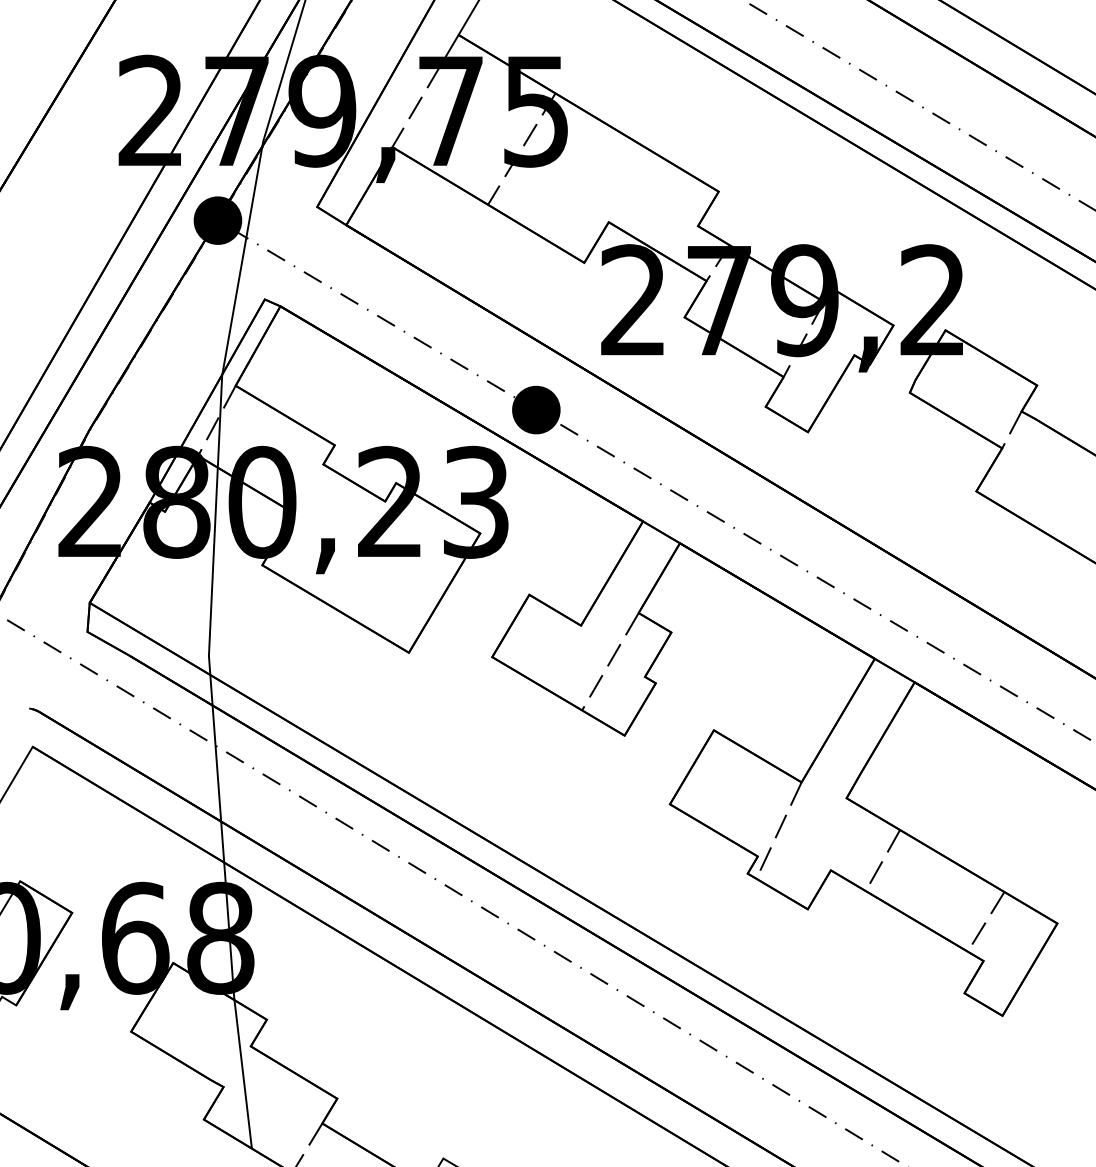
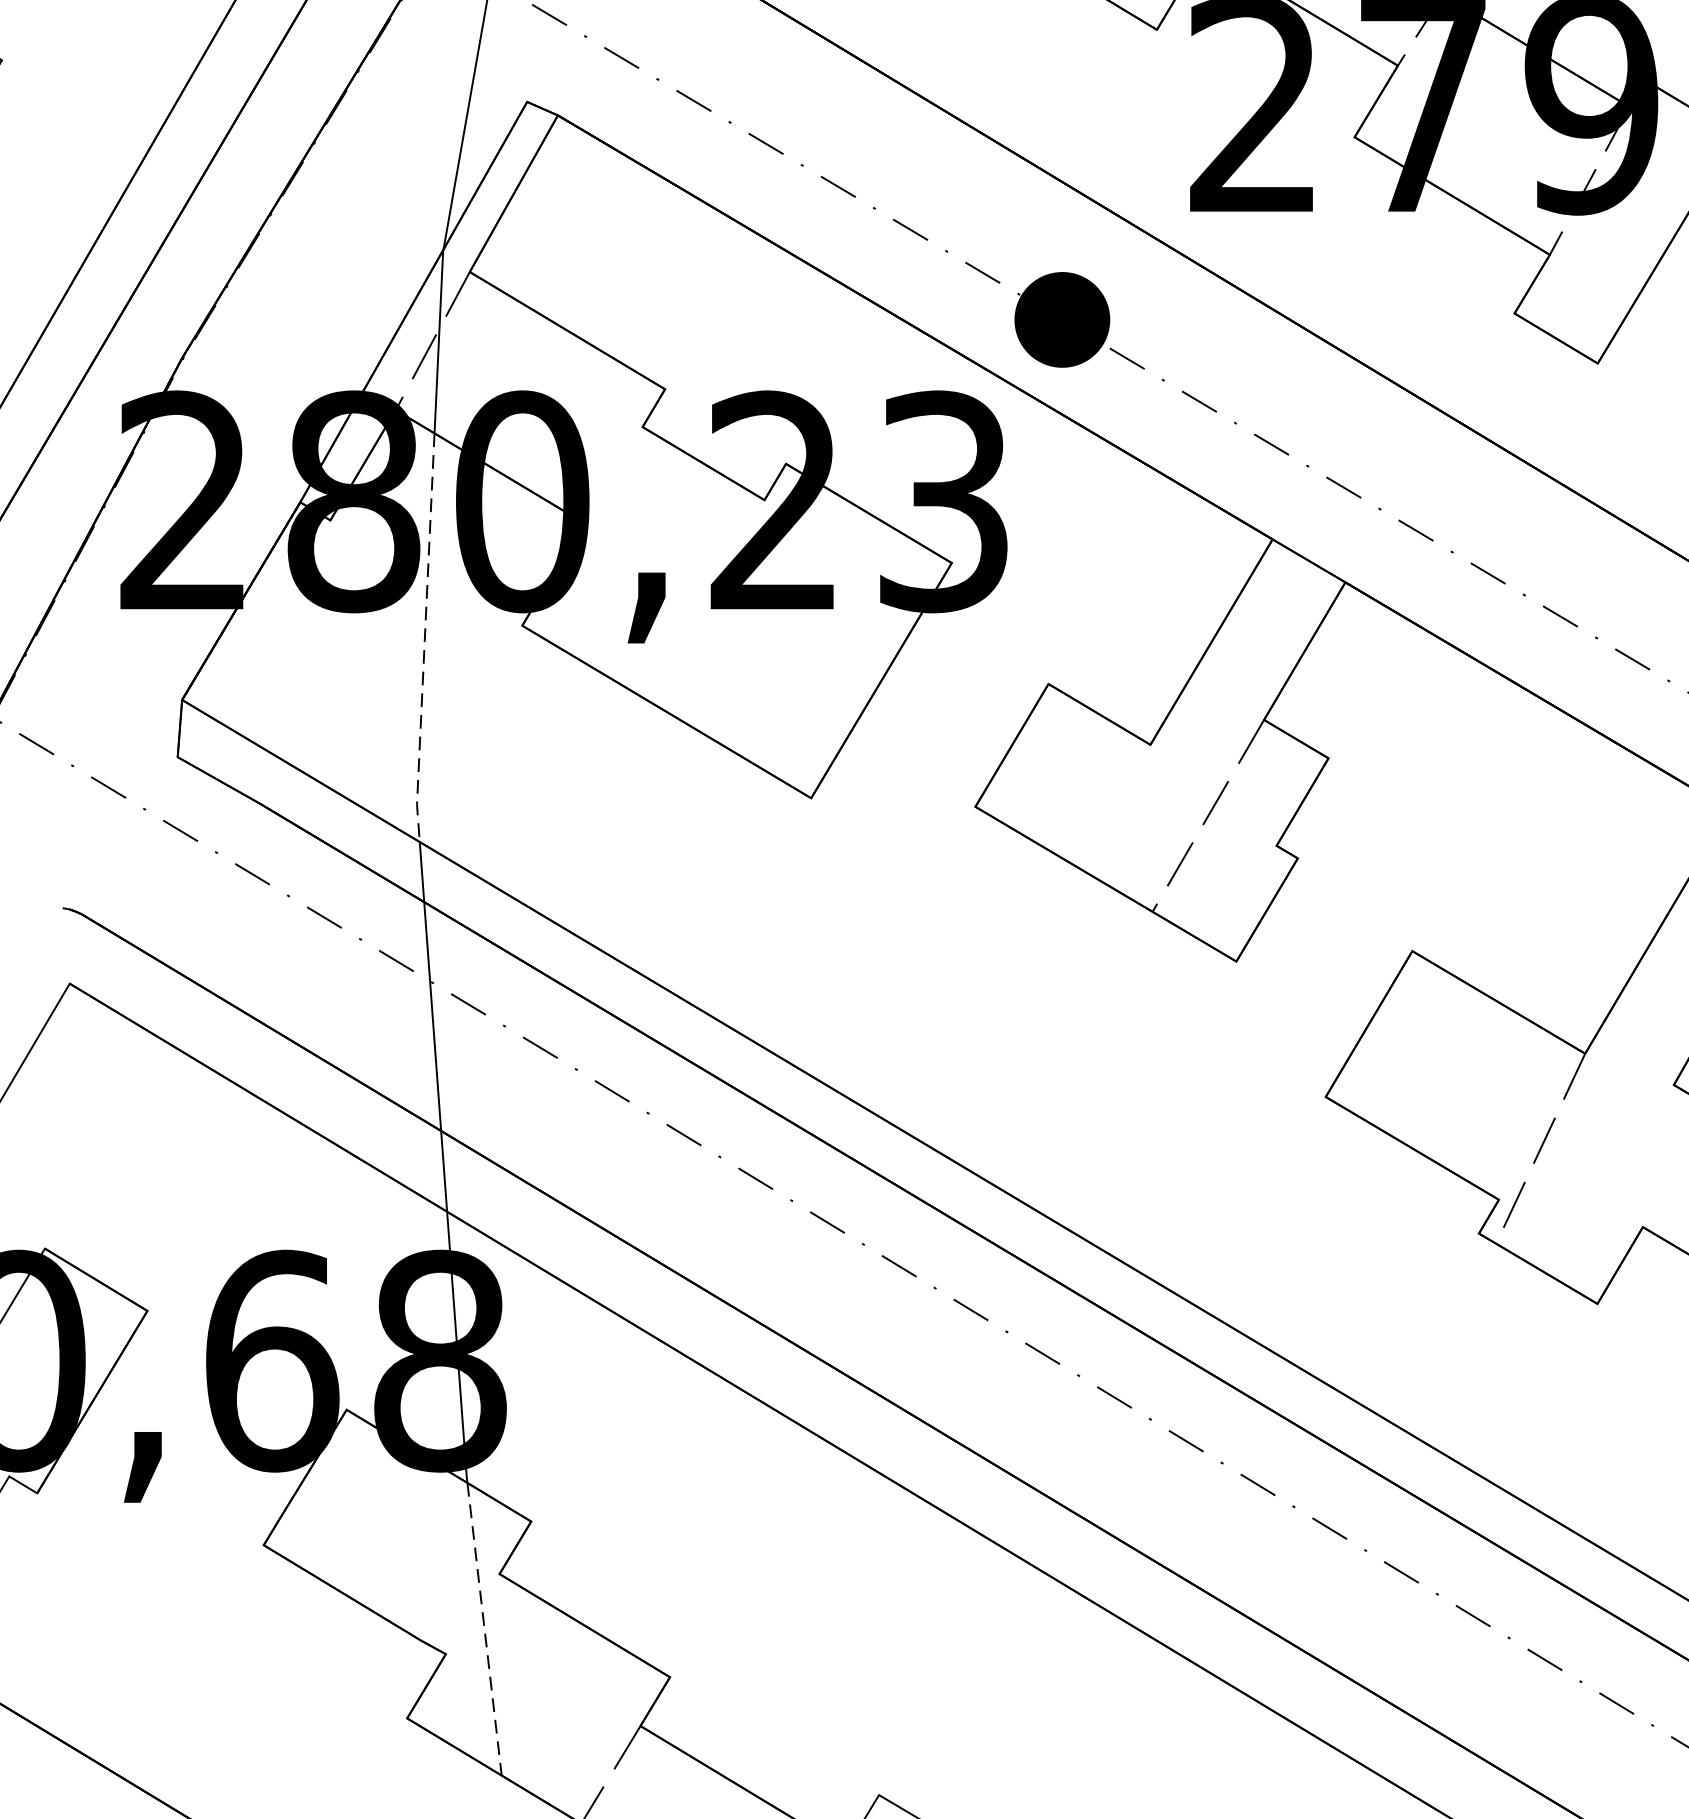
line: (212, 572) -> (424, 640), solid -> dashed
line: (243, 1074) -> (485, 1629), solid -> dashed

